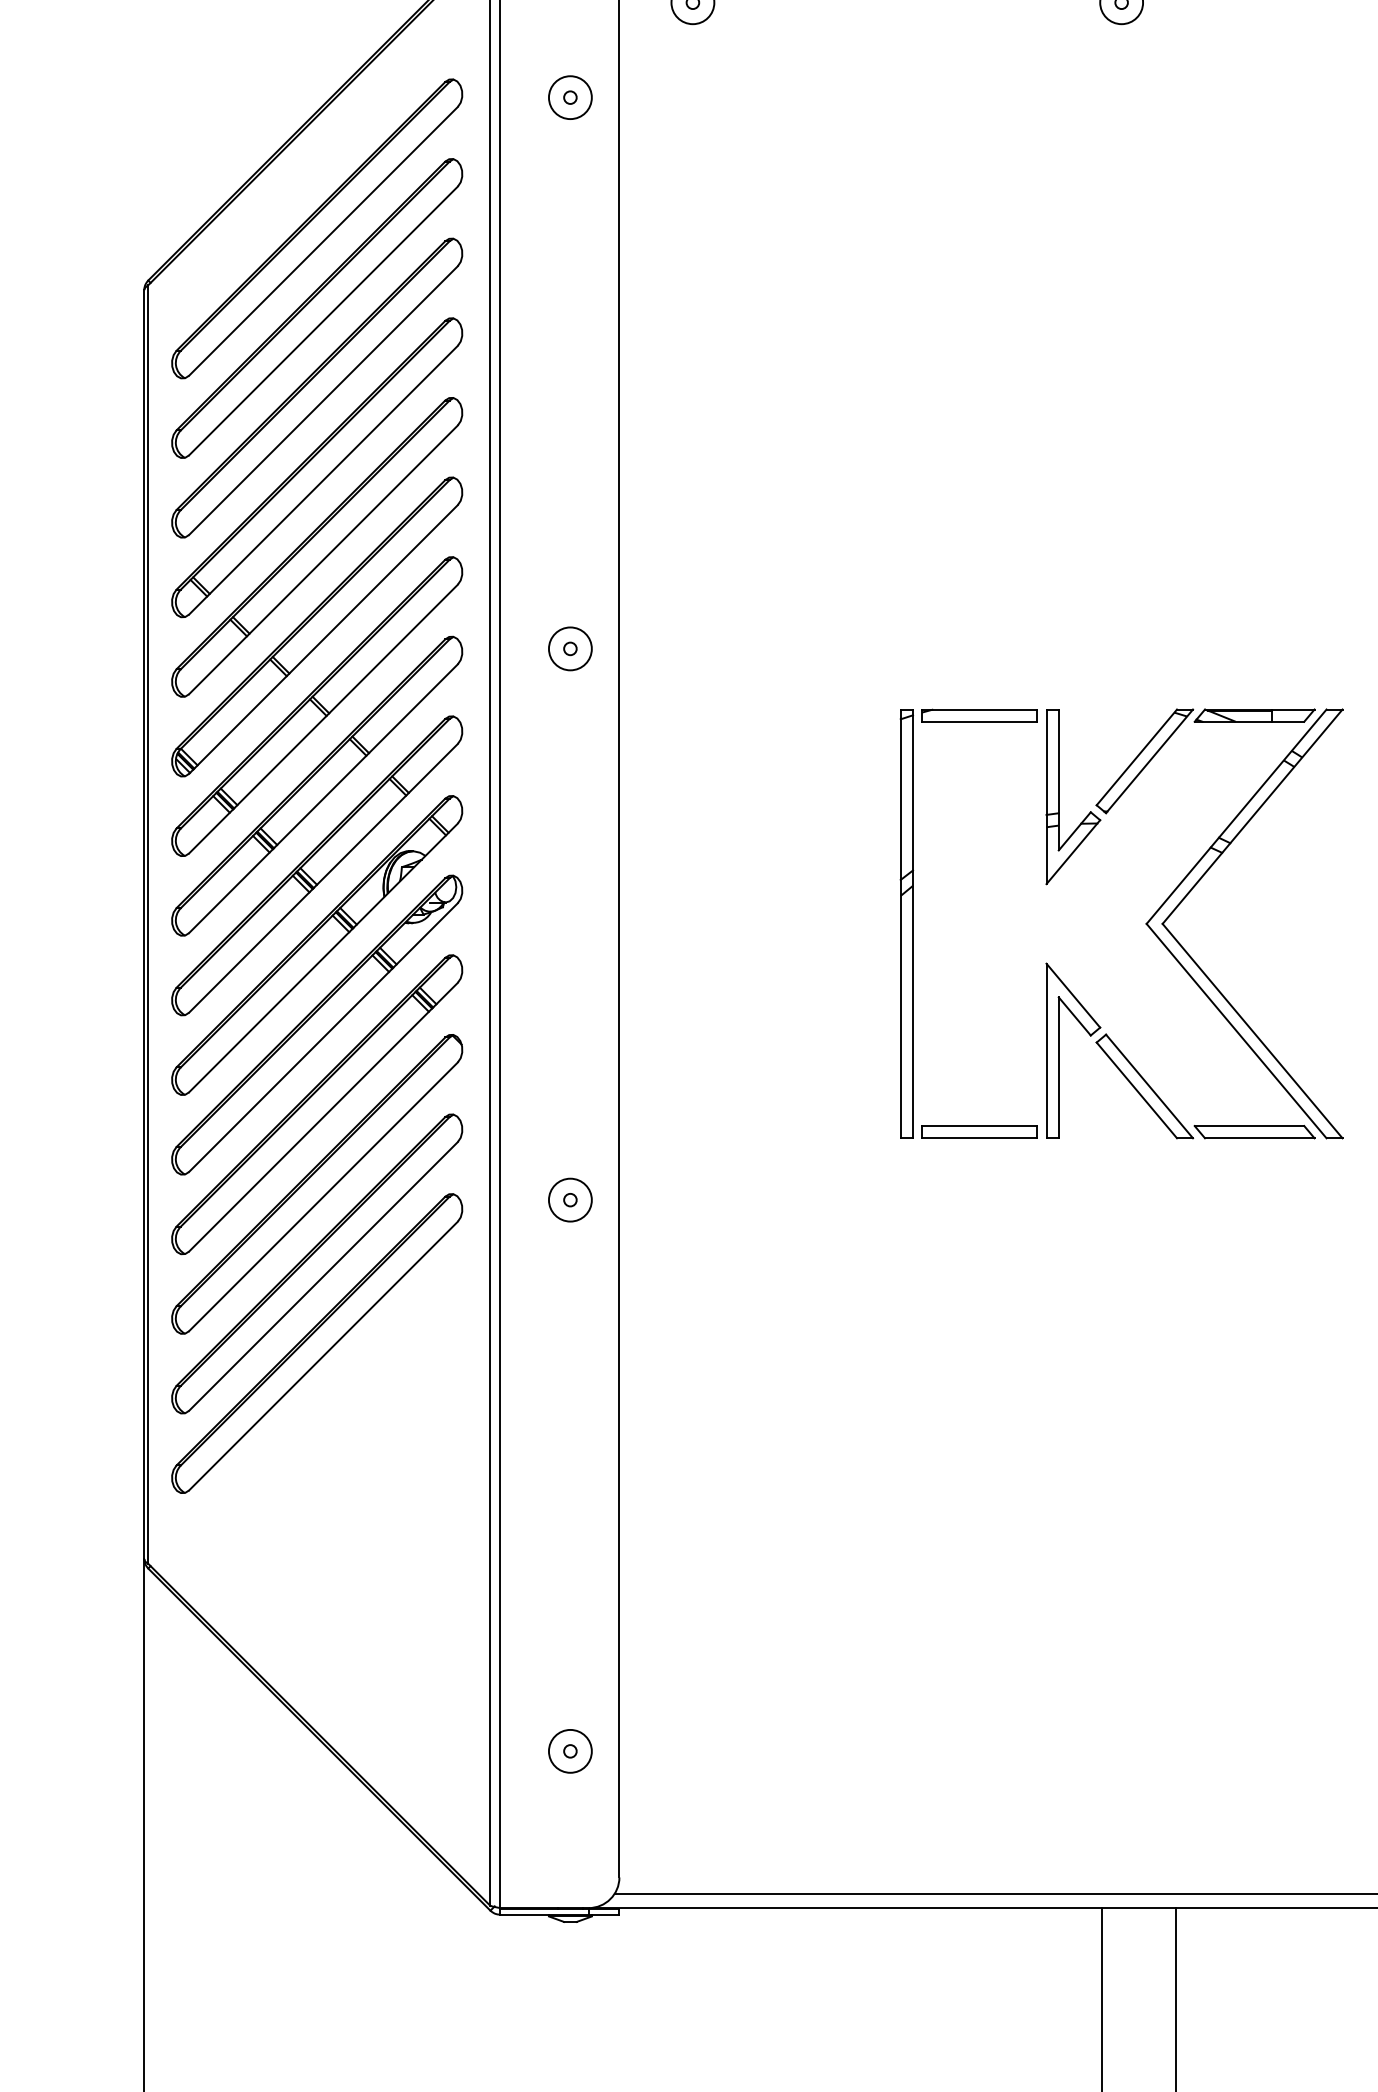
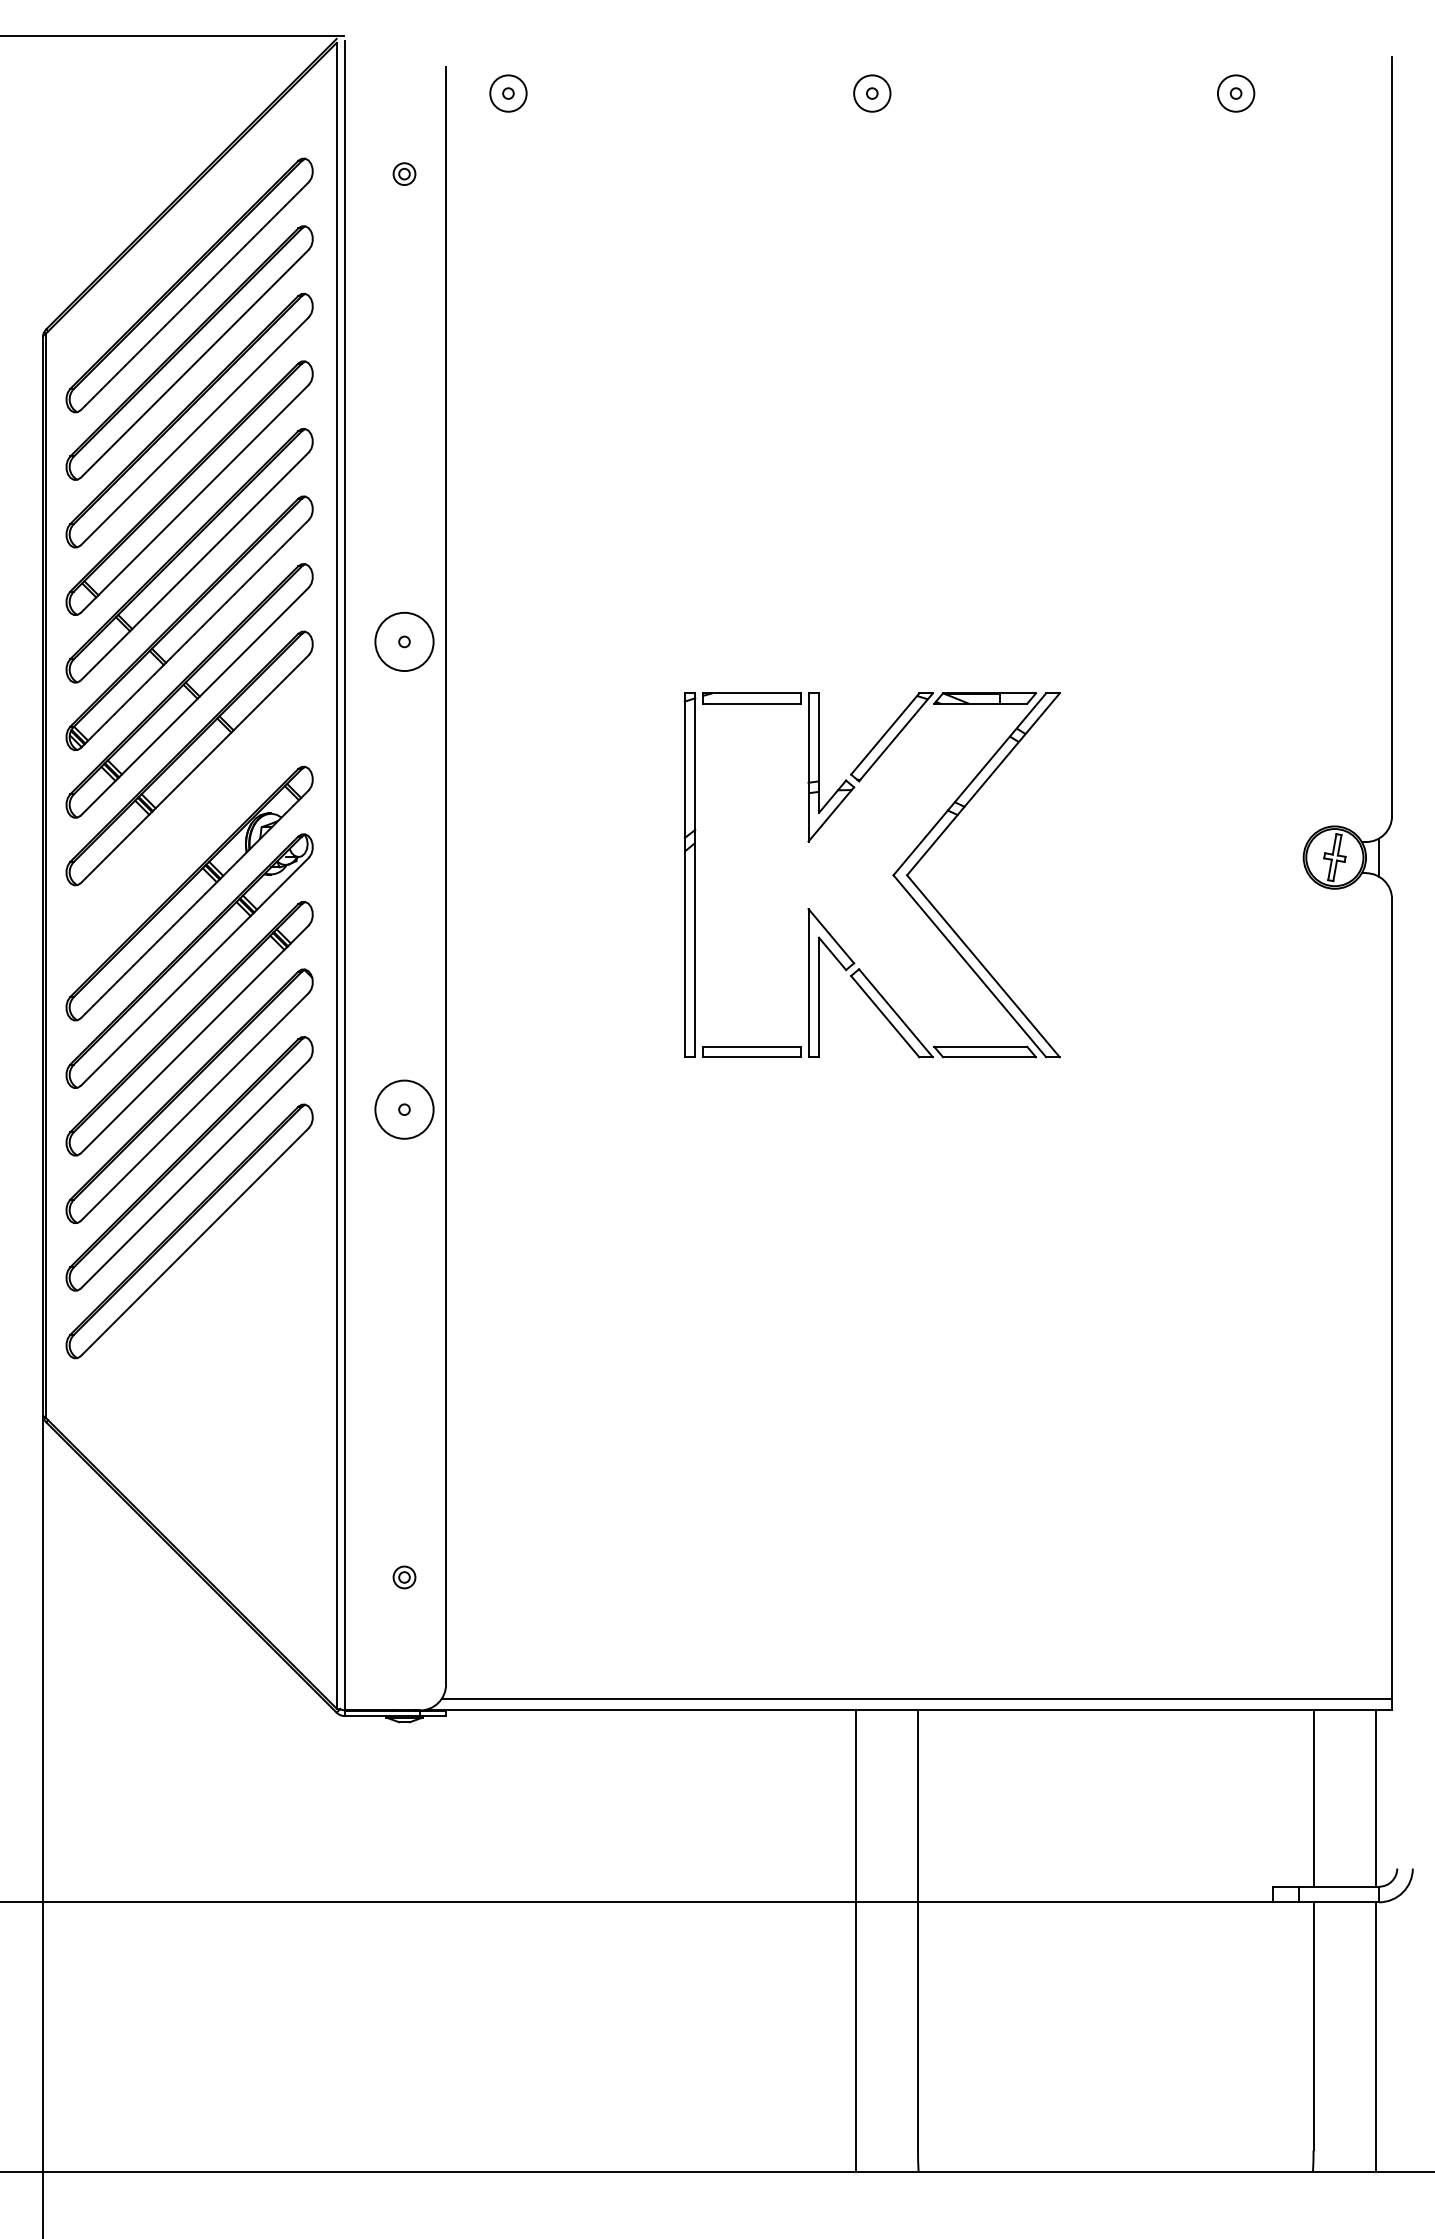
circle: (570, 96) -> (404, 173), size x0.6
circle: (570, 648) -> (404, 641), size x1.6
part: (317, 865) -> (189, 825), removed
circle: (570, 1199) -> (404, 1109), size x1.6
circle: (570, 1751) -> (404, 1577), size x0.6

